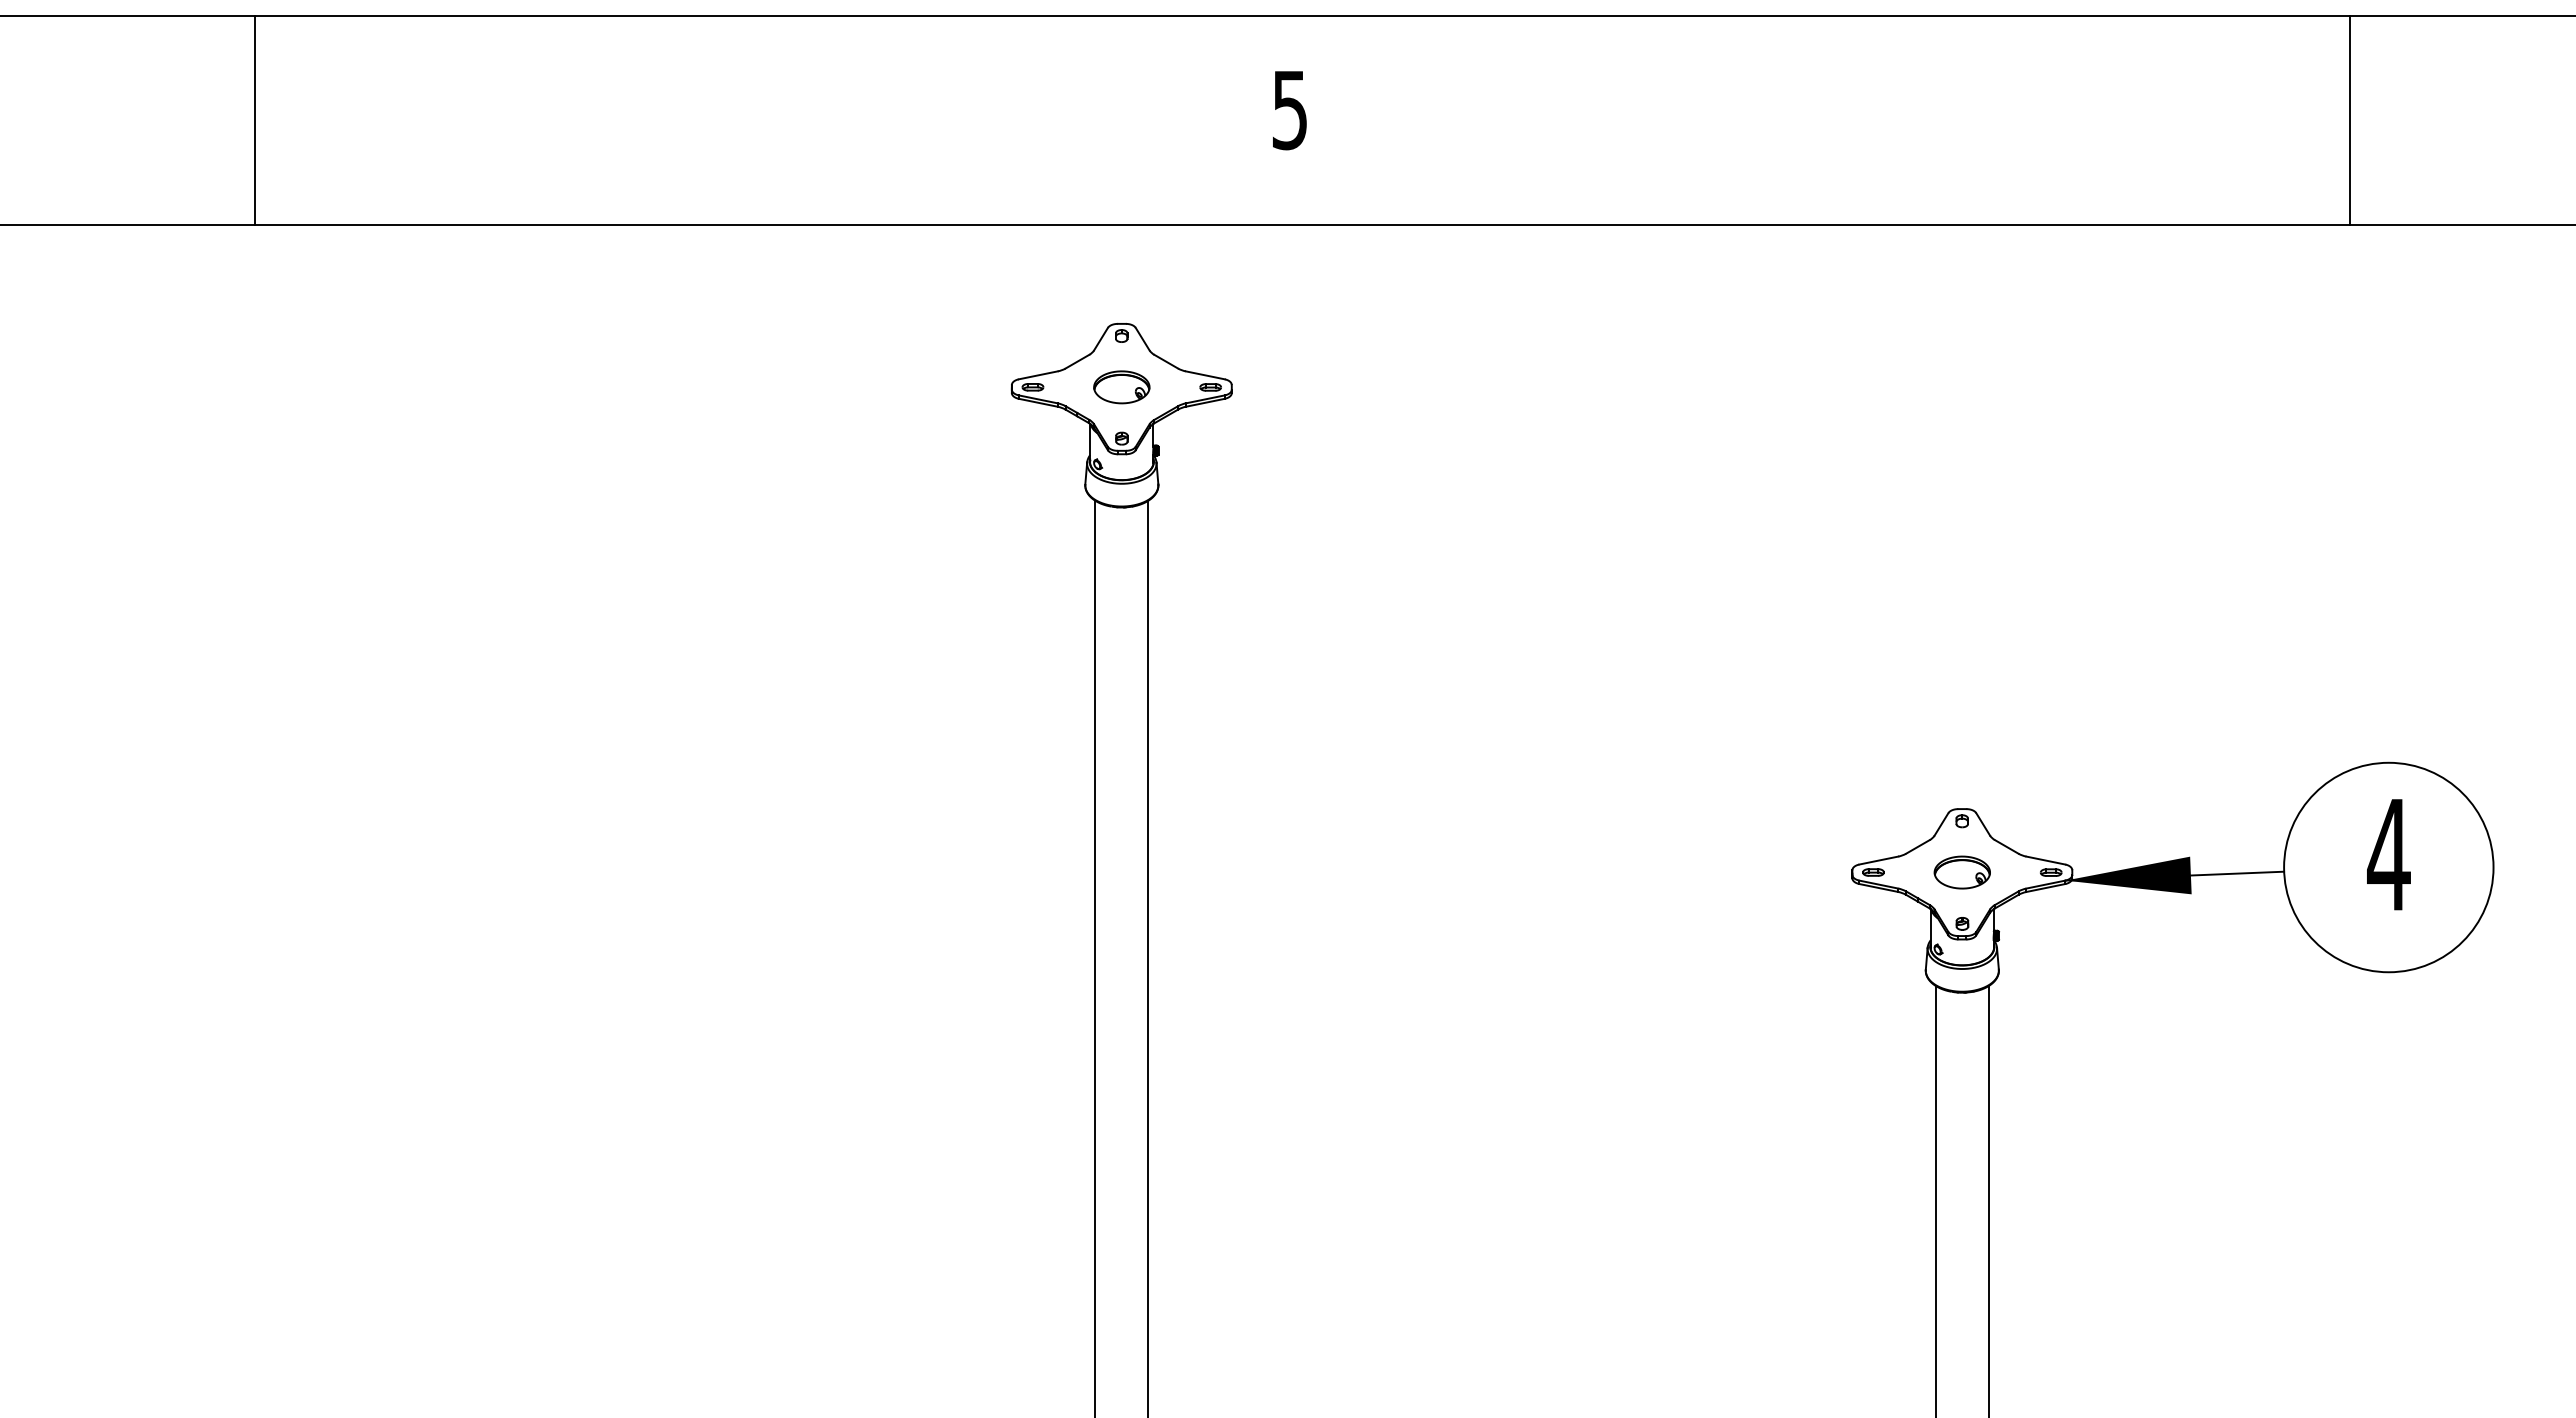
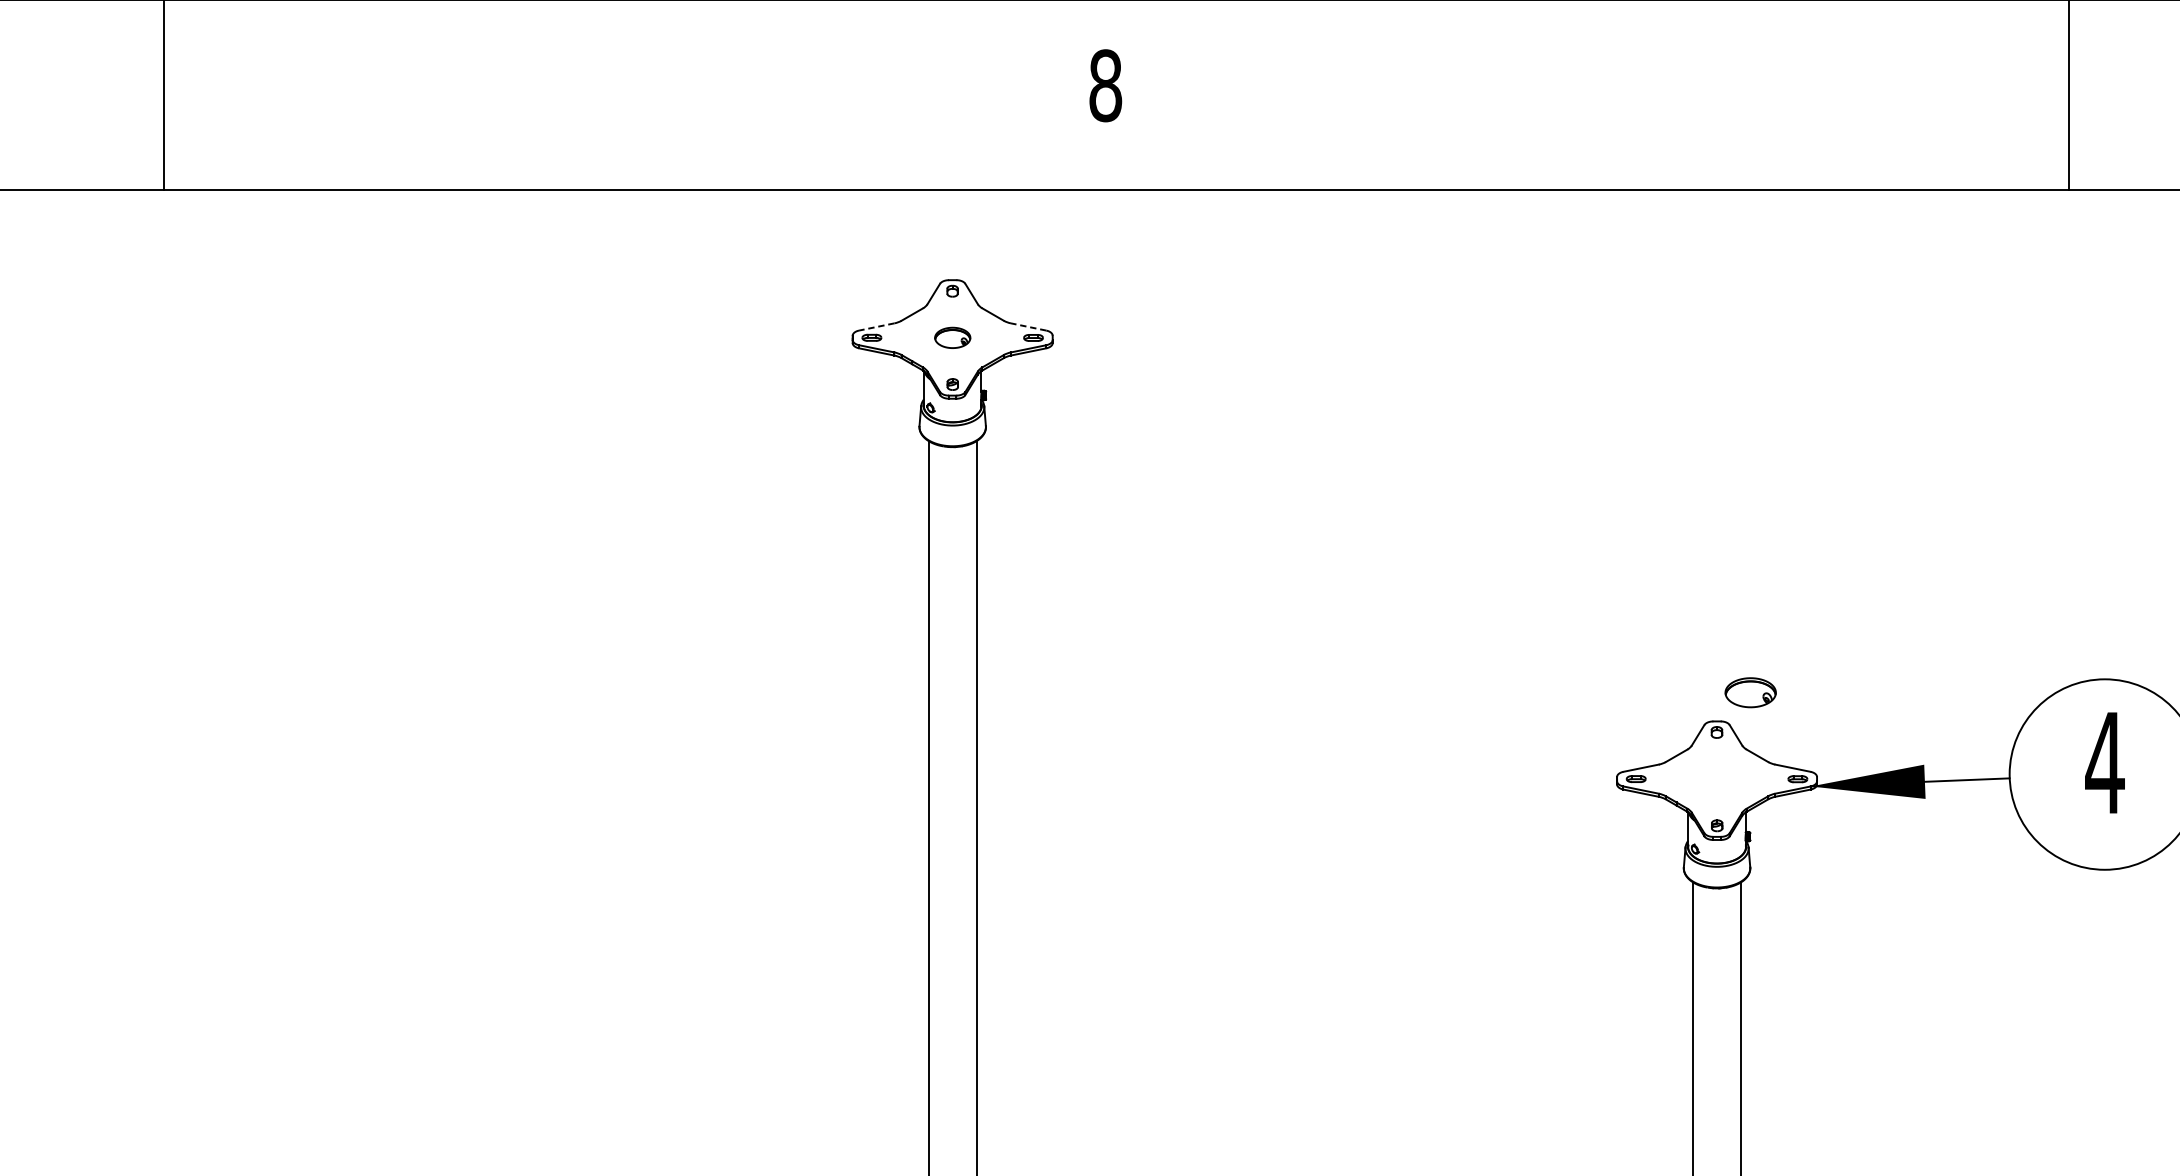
text: (1290, 110) -> (1106, 86), 5 -> 8
line: (1038, 375) -> (876, 327), solid -> dashed
line: (1205, 375) -> (1028, 327), solid -> dashed
part: (1121, 387) -> (952, 338), size x0.7
part: (1961, 872) -> (1749, 692), moved

